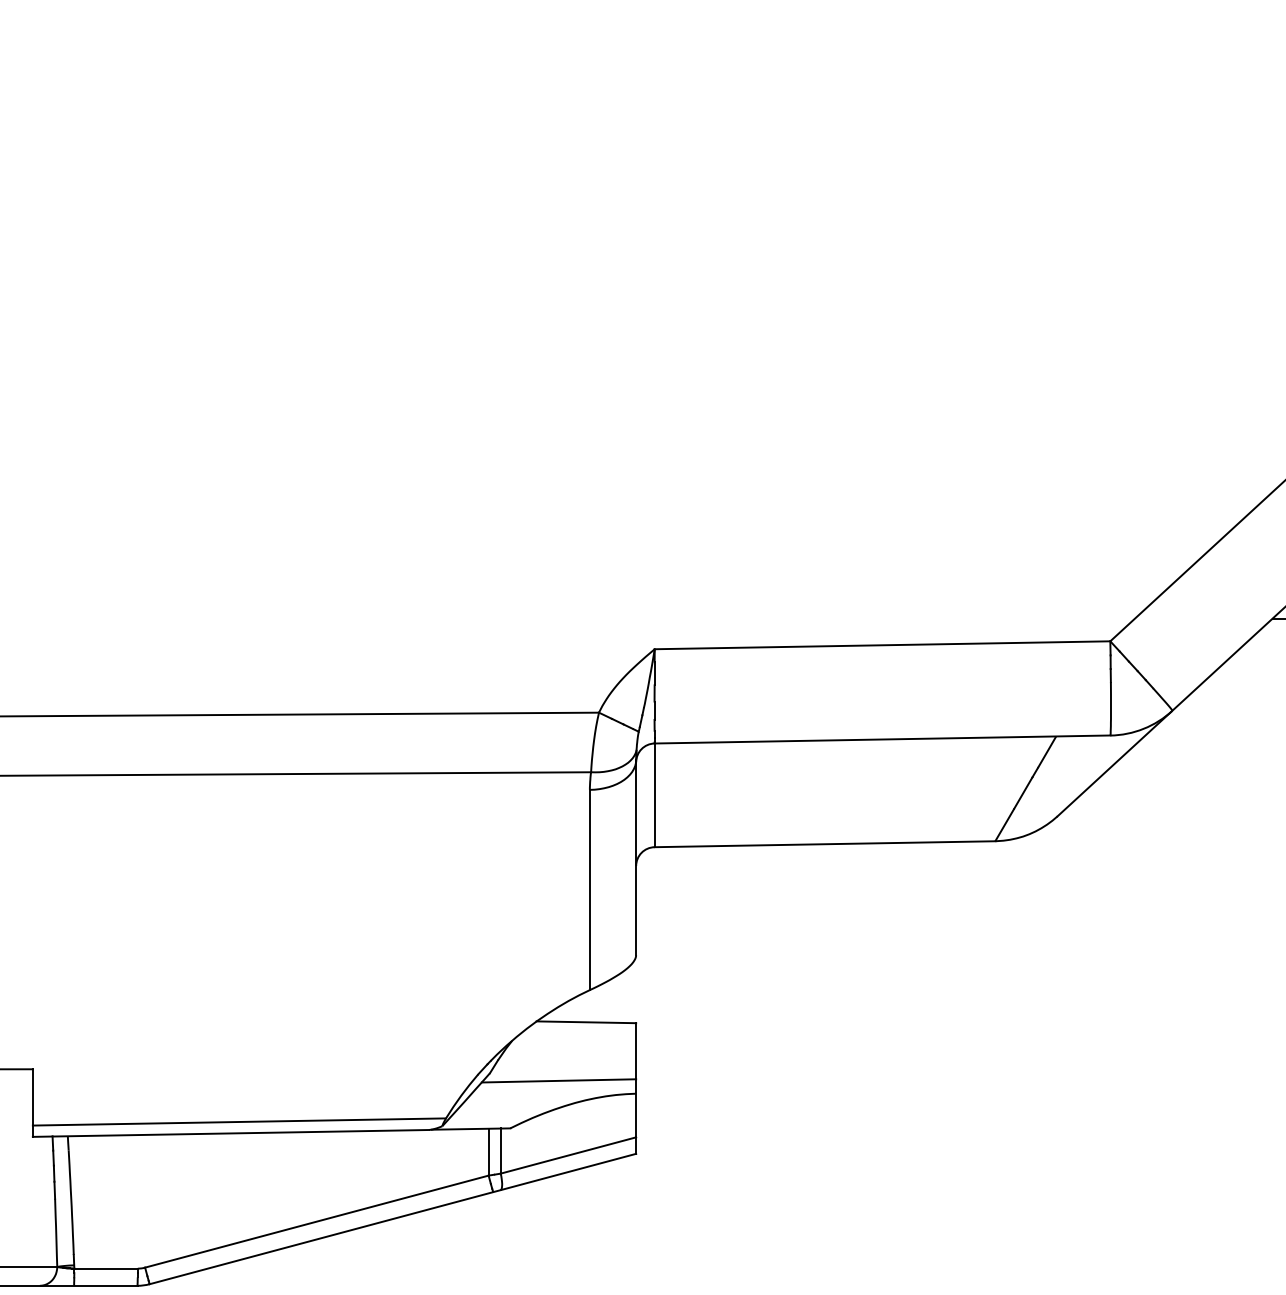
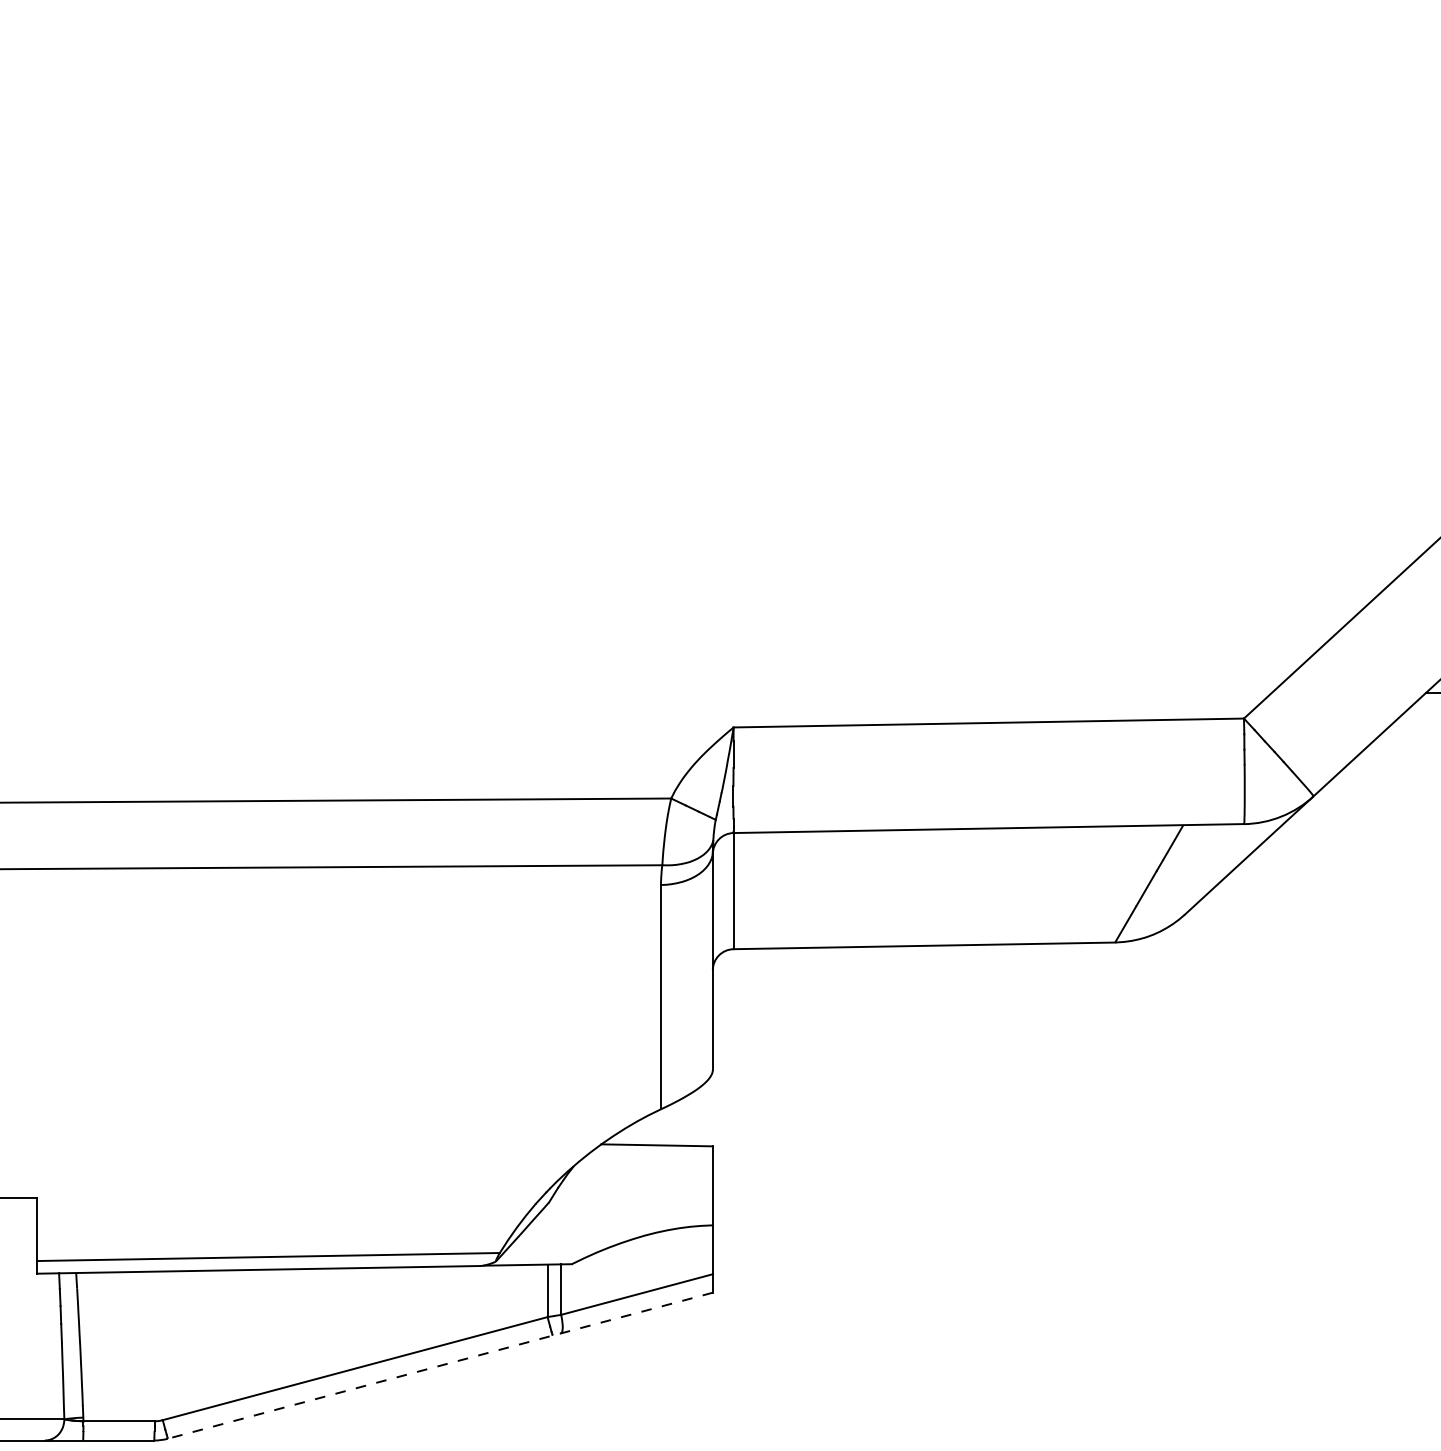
line: (558, 1080) -> (625, 1210), removed
line: (392, 1218) -> (439, 1365), solid -> dashed

